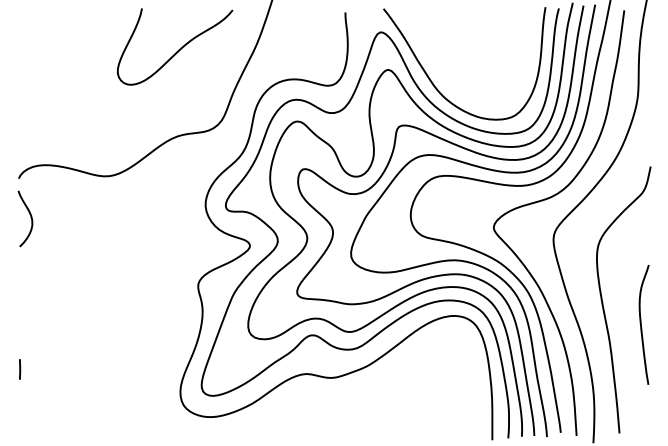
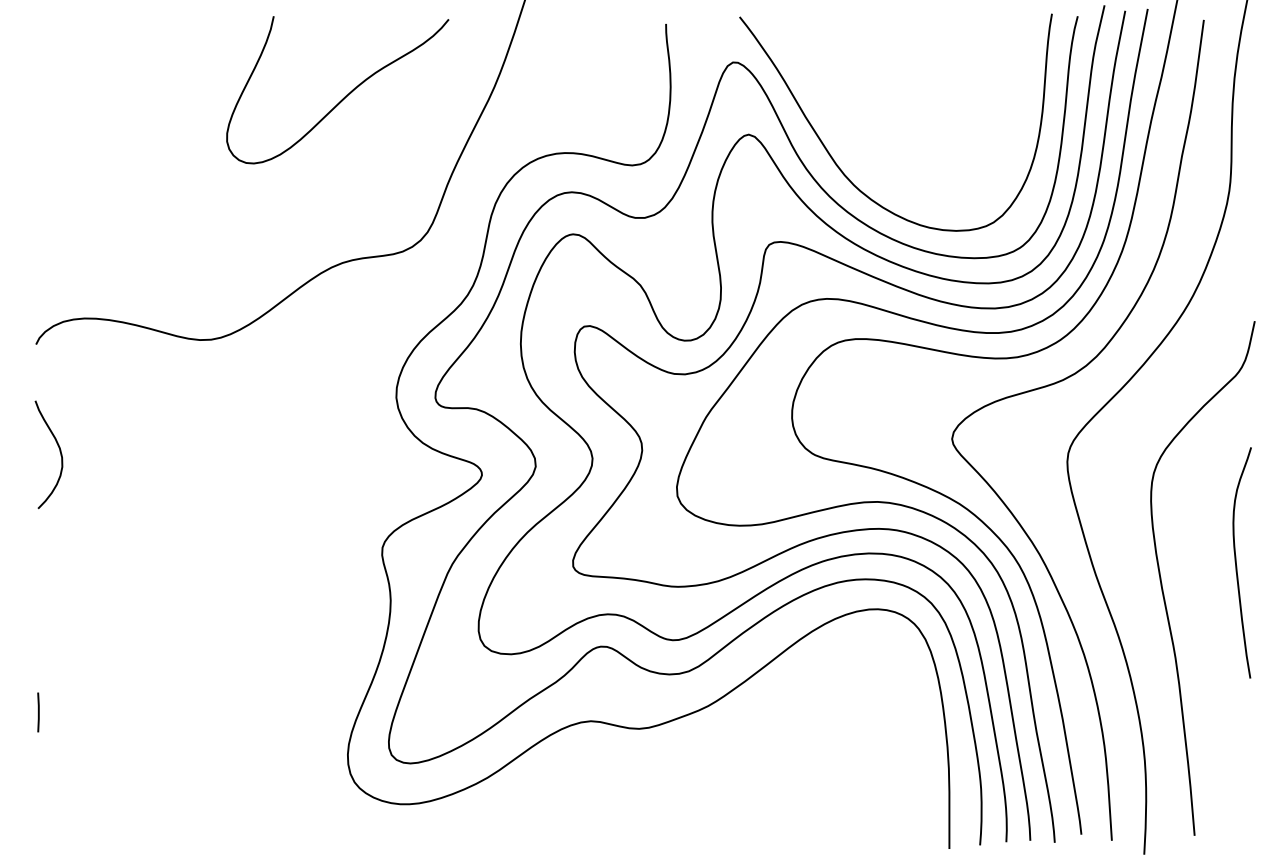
curve: (30, 218) -> (58, 454), moved
curve: (641, 324) -> (1237, 562), moved

